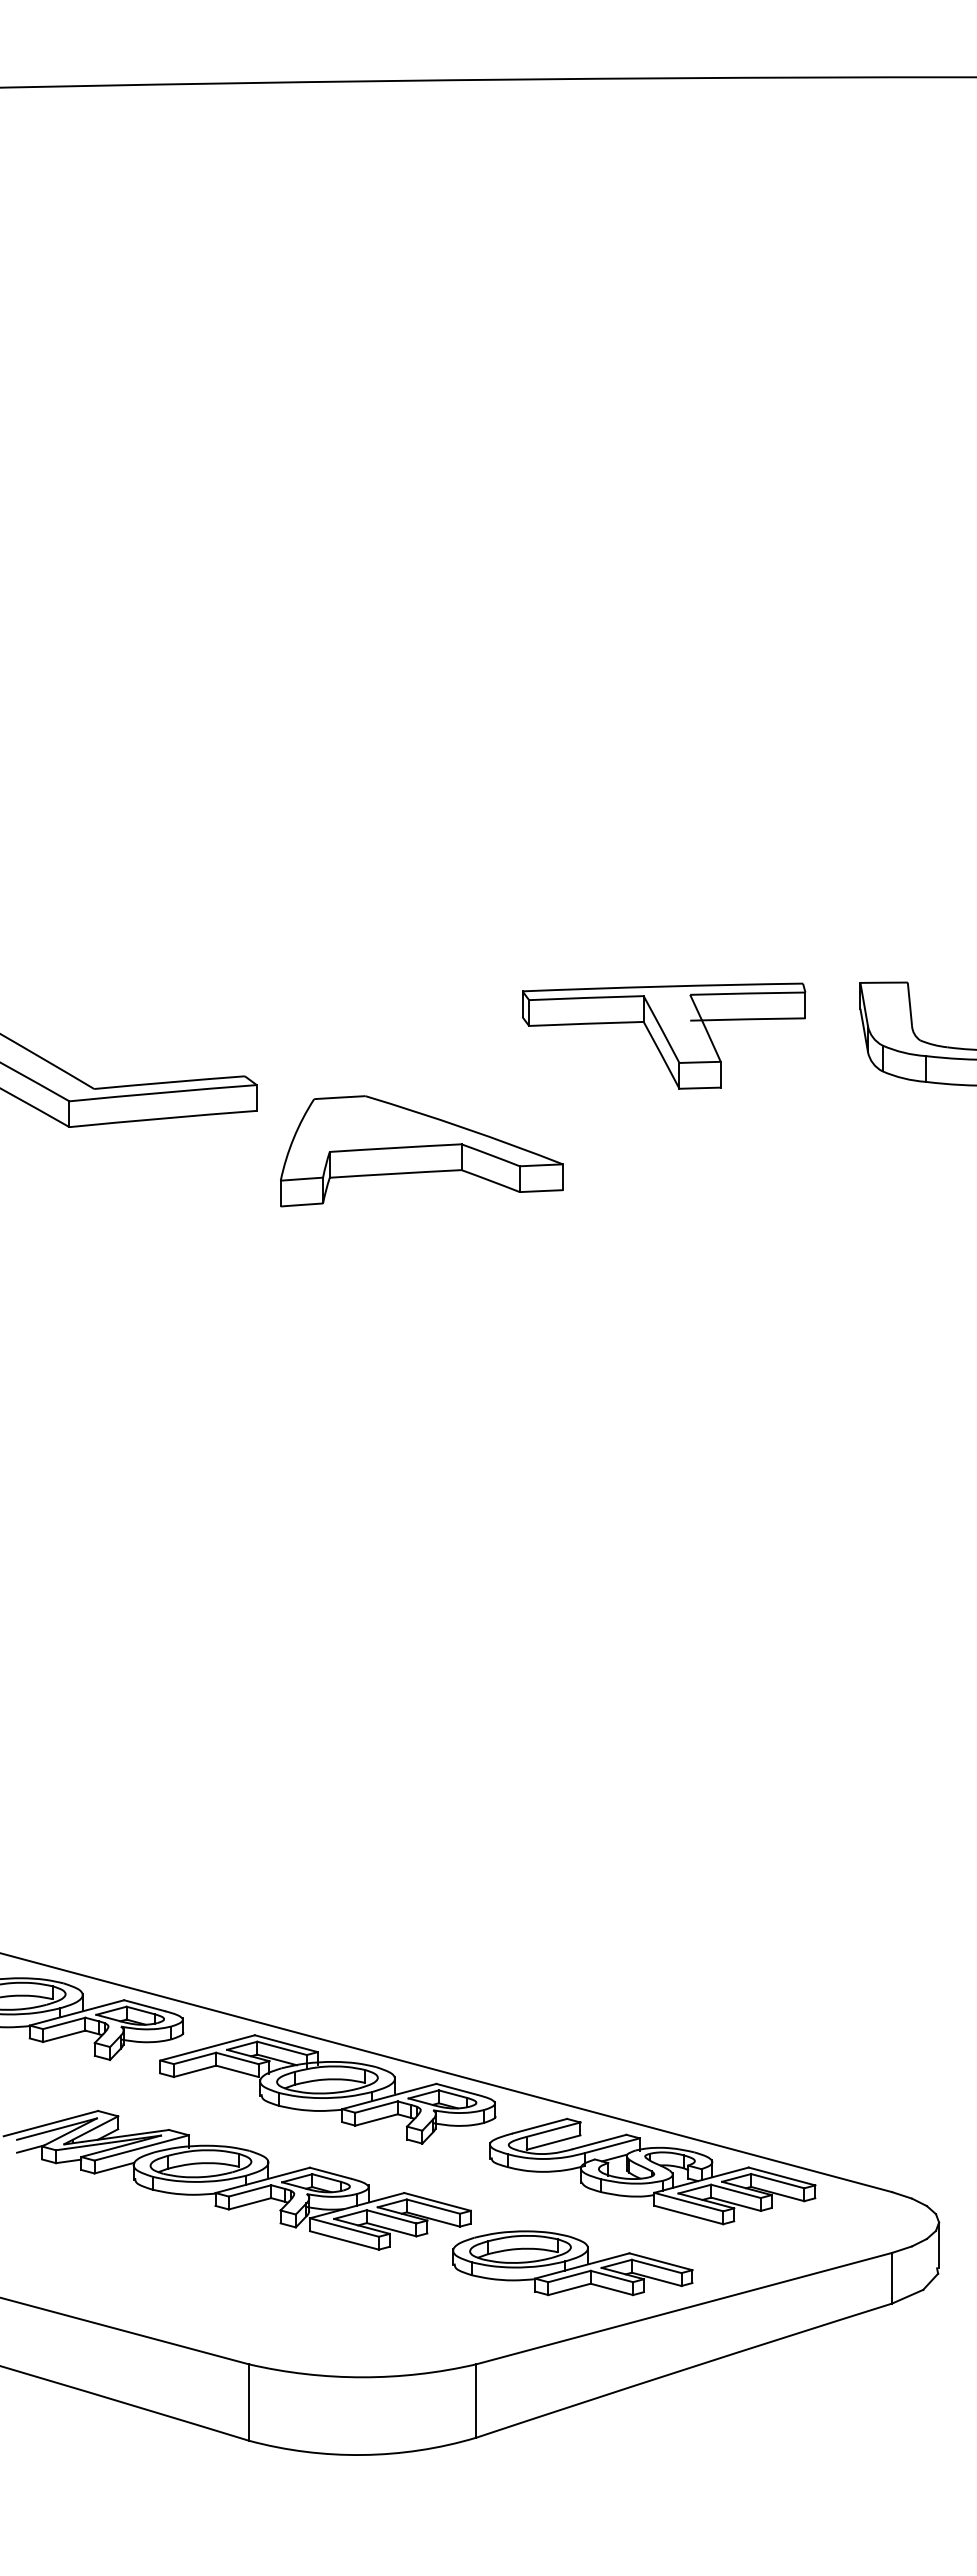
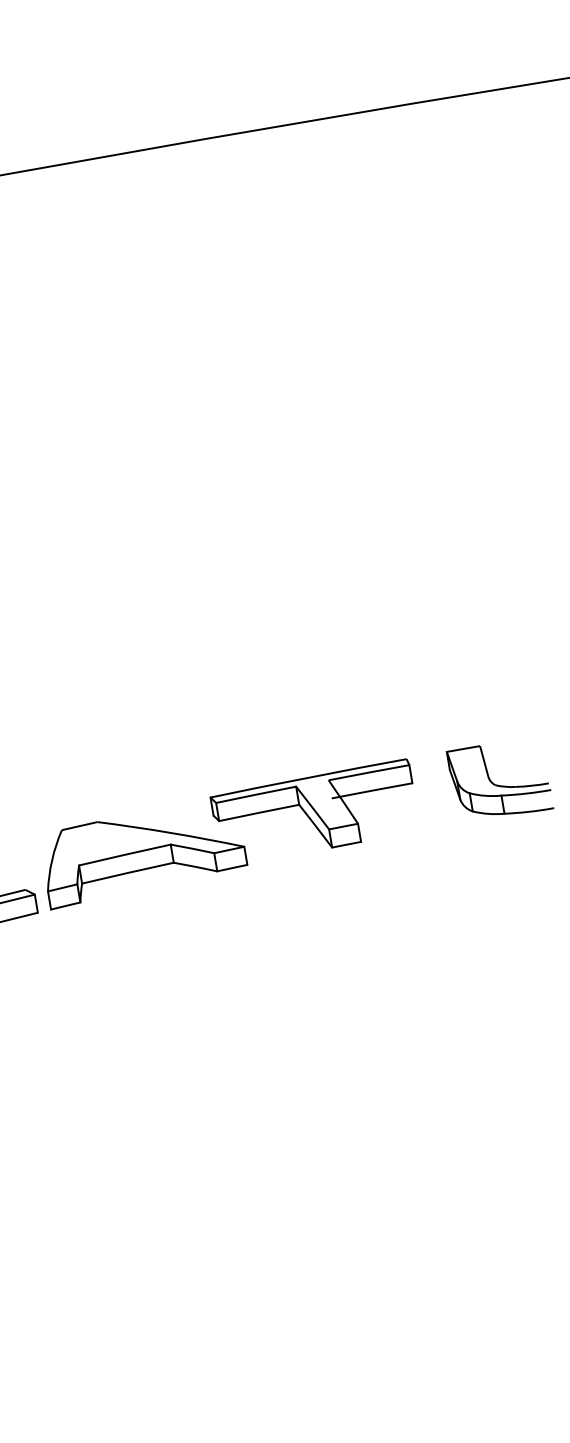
part: (421, 1151) -> (143, 854), moved

